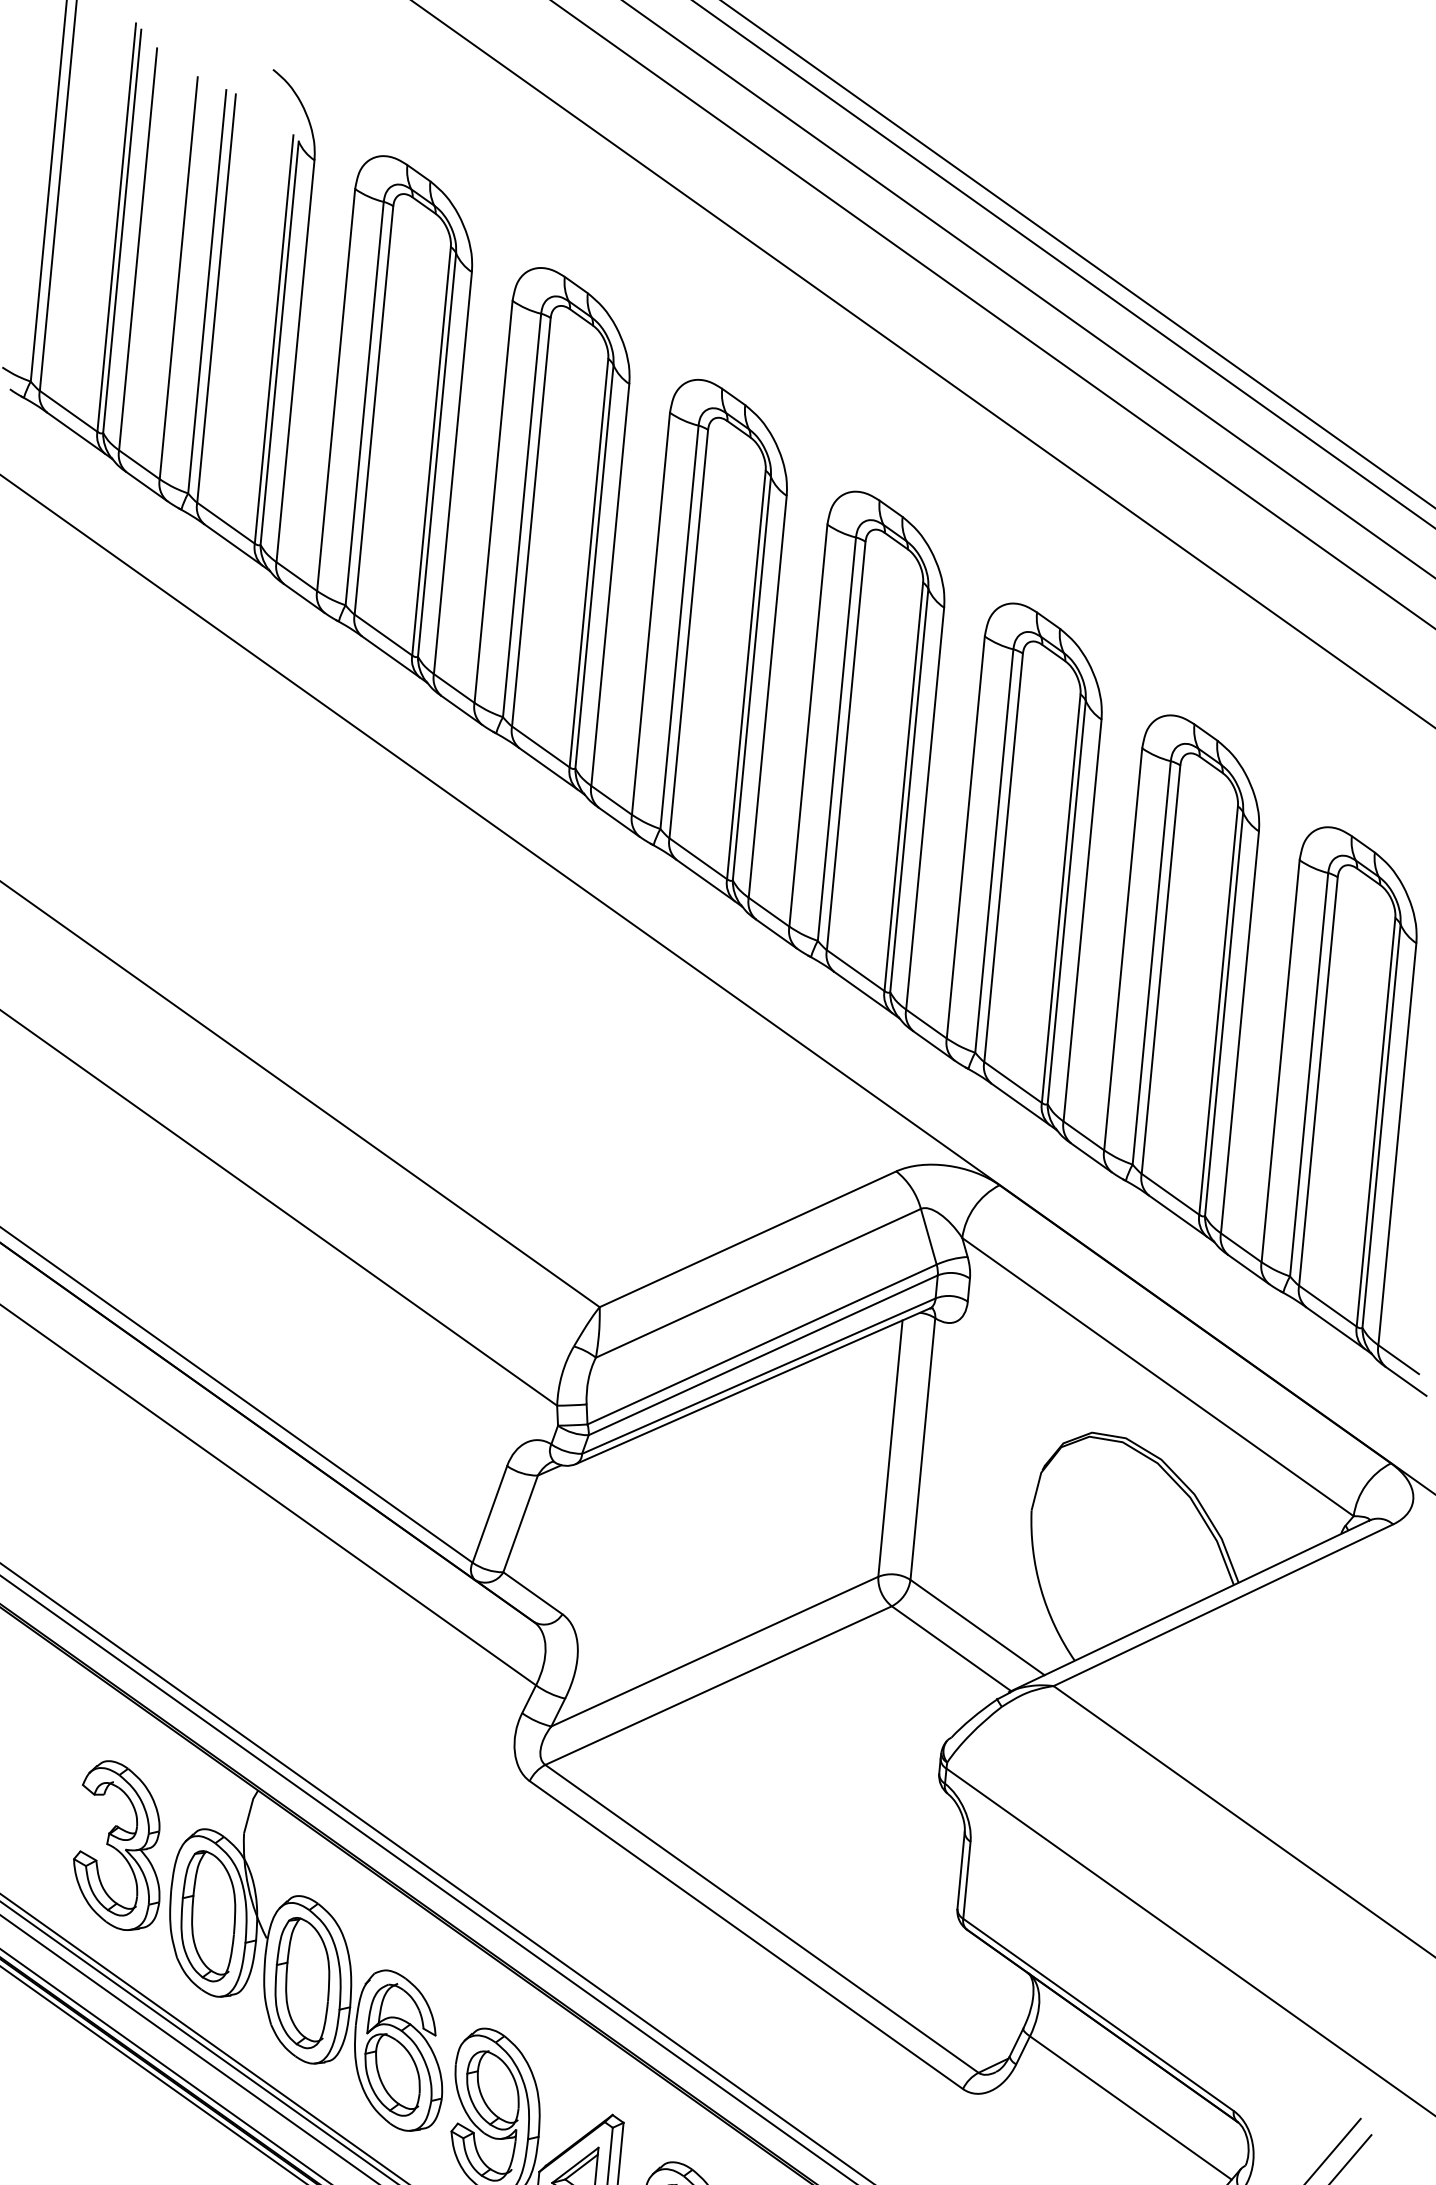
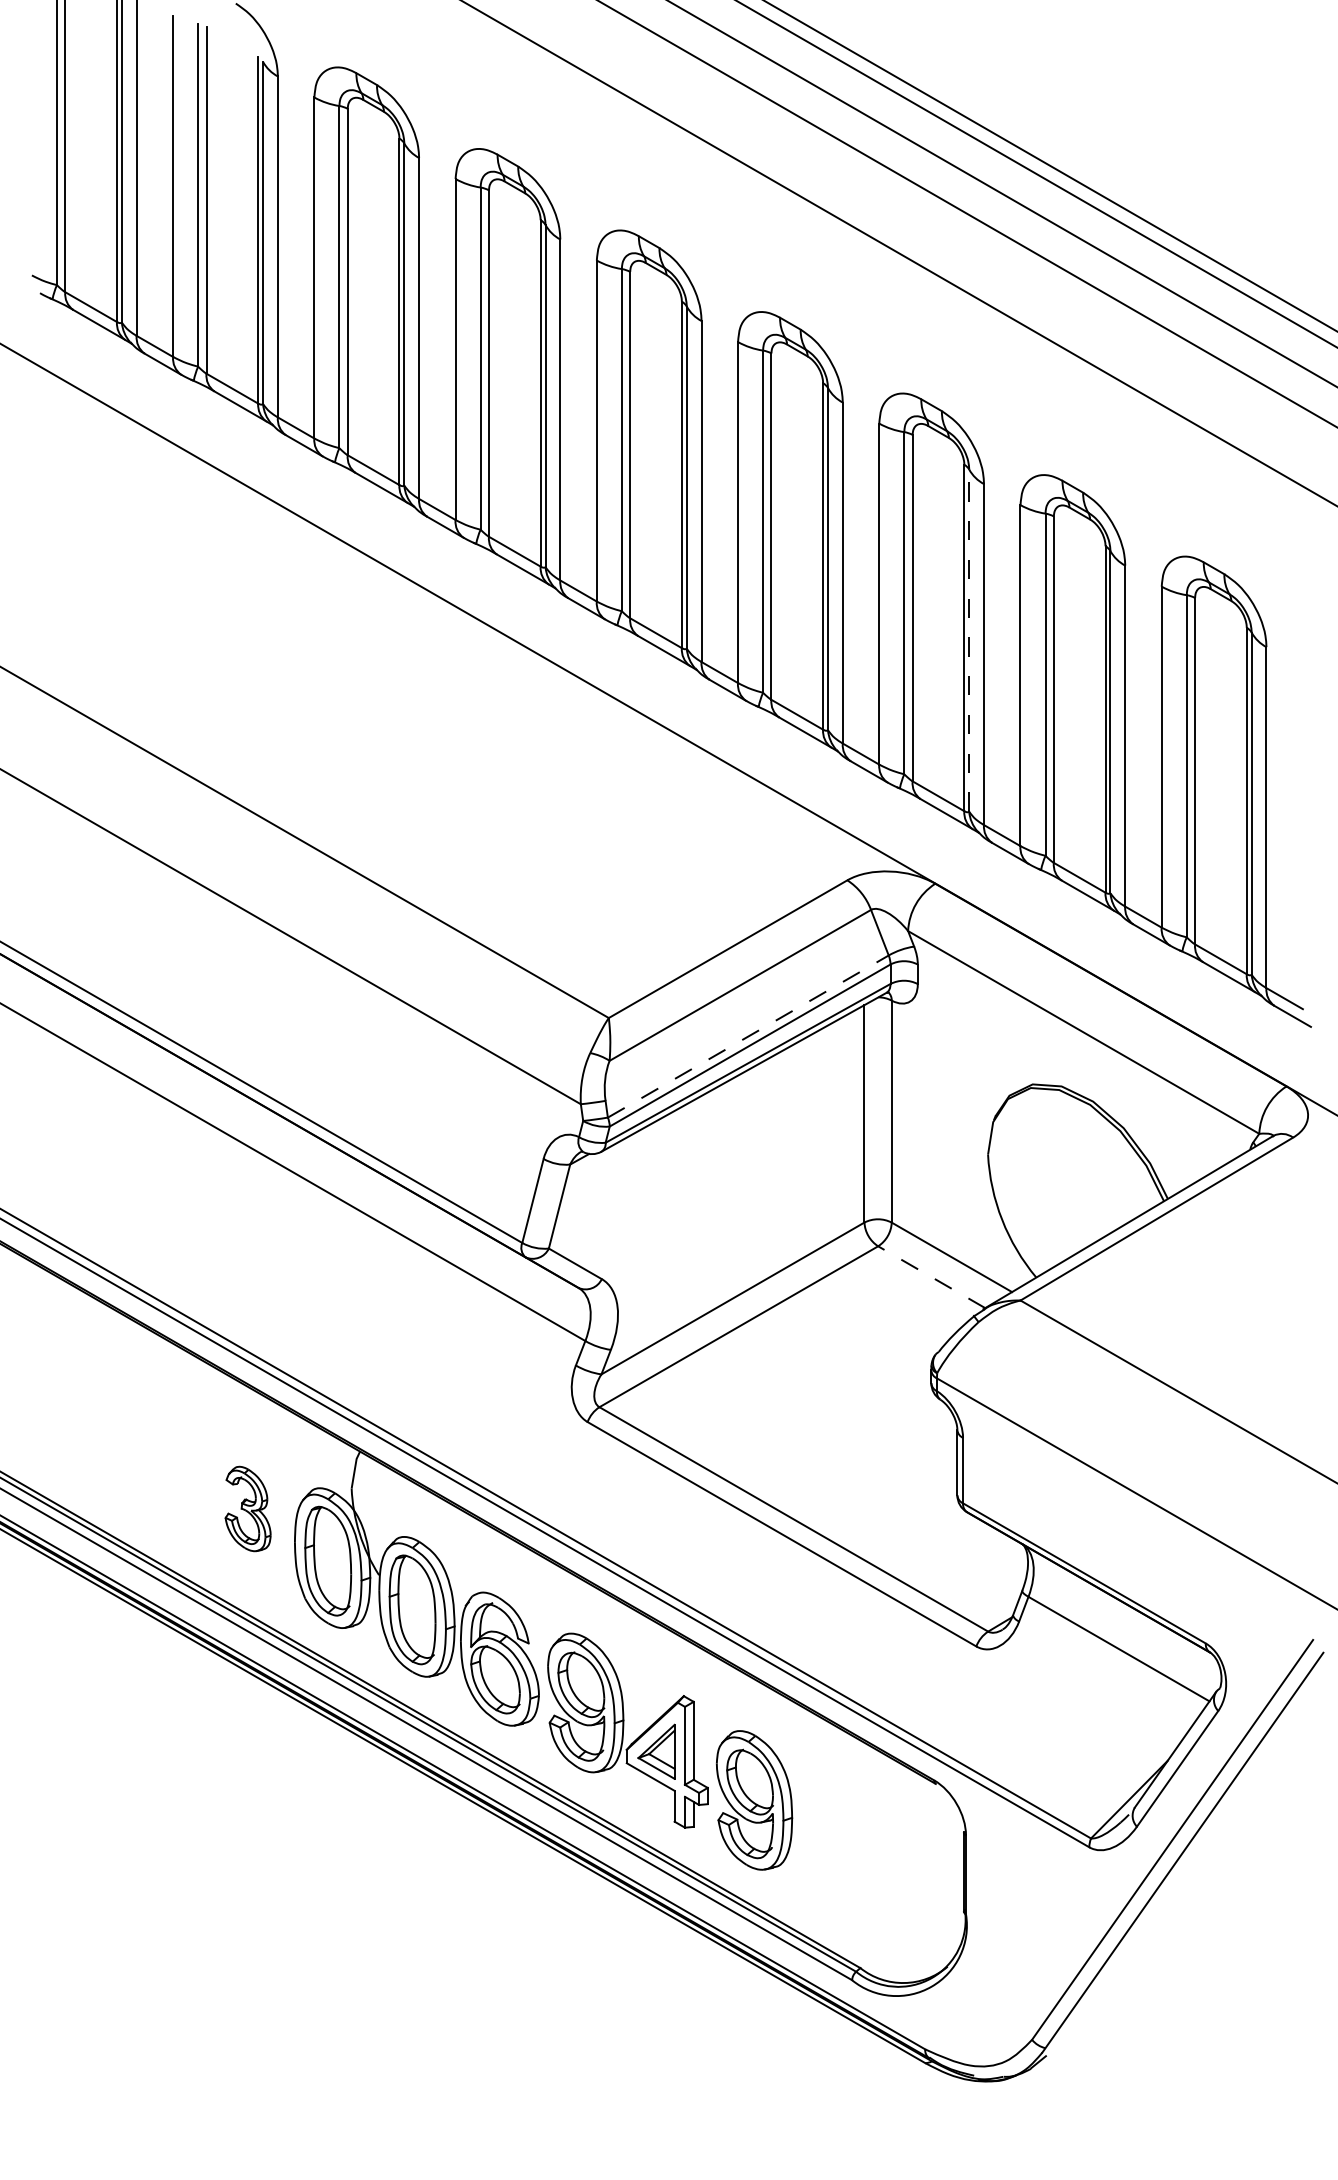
line: (1067, 902) -> (969, 640), solid -> dashed
line: (762, 1344) -> (748, 1036), solid -> dashed
line: (951, 1649) -> (931, 1277), solid -> dashed
part: (119, 1845) -> (247, 1508), size x0.6

